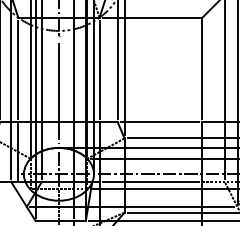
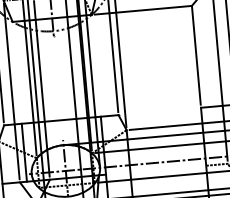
line: (18, 69) -> (17, 72), removed
line: (99, 69) -> (96, 65), removed
line: (58, 91) -> (58, 90), removed
line: (159, 122) -> (159, 111), removed
line: (150, 181) -> (155, 169), removed

